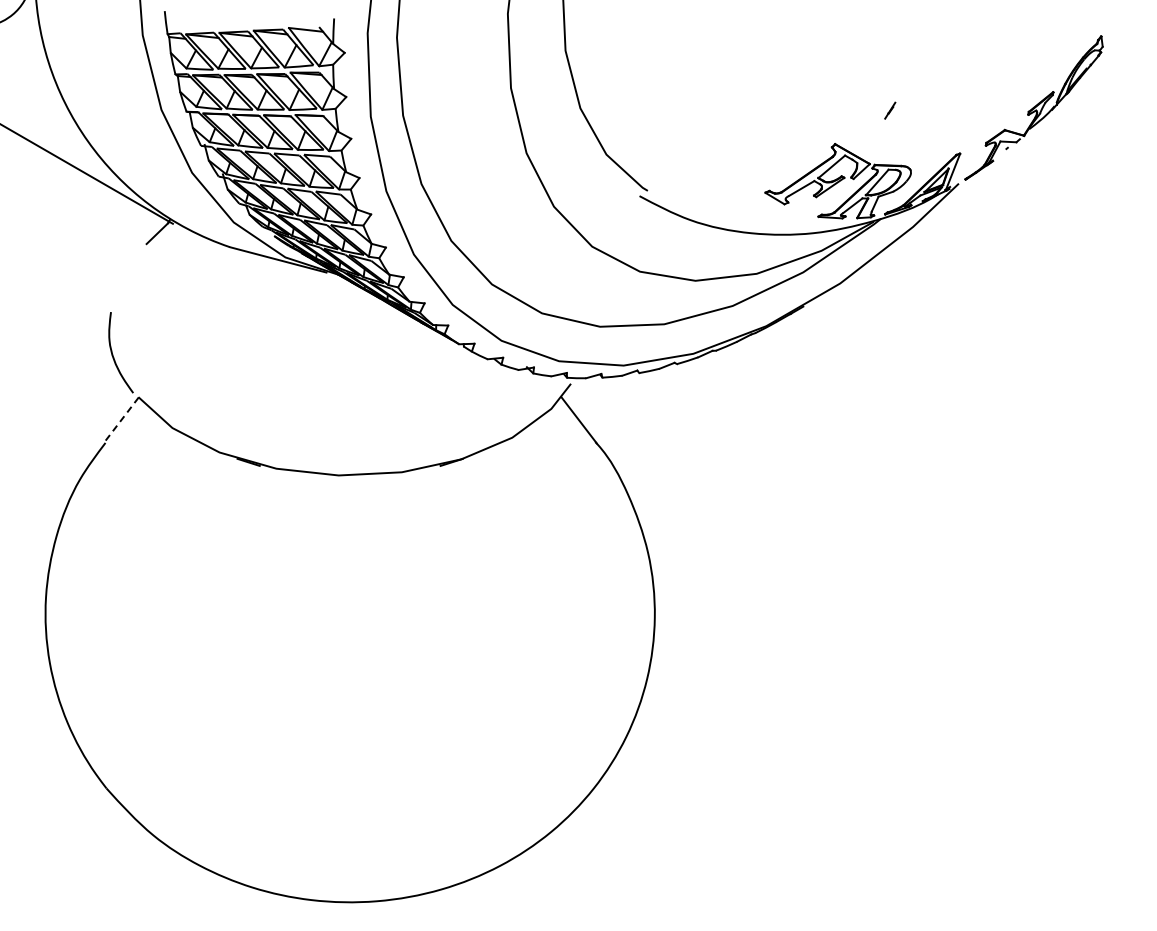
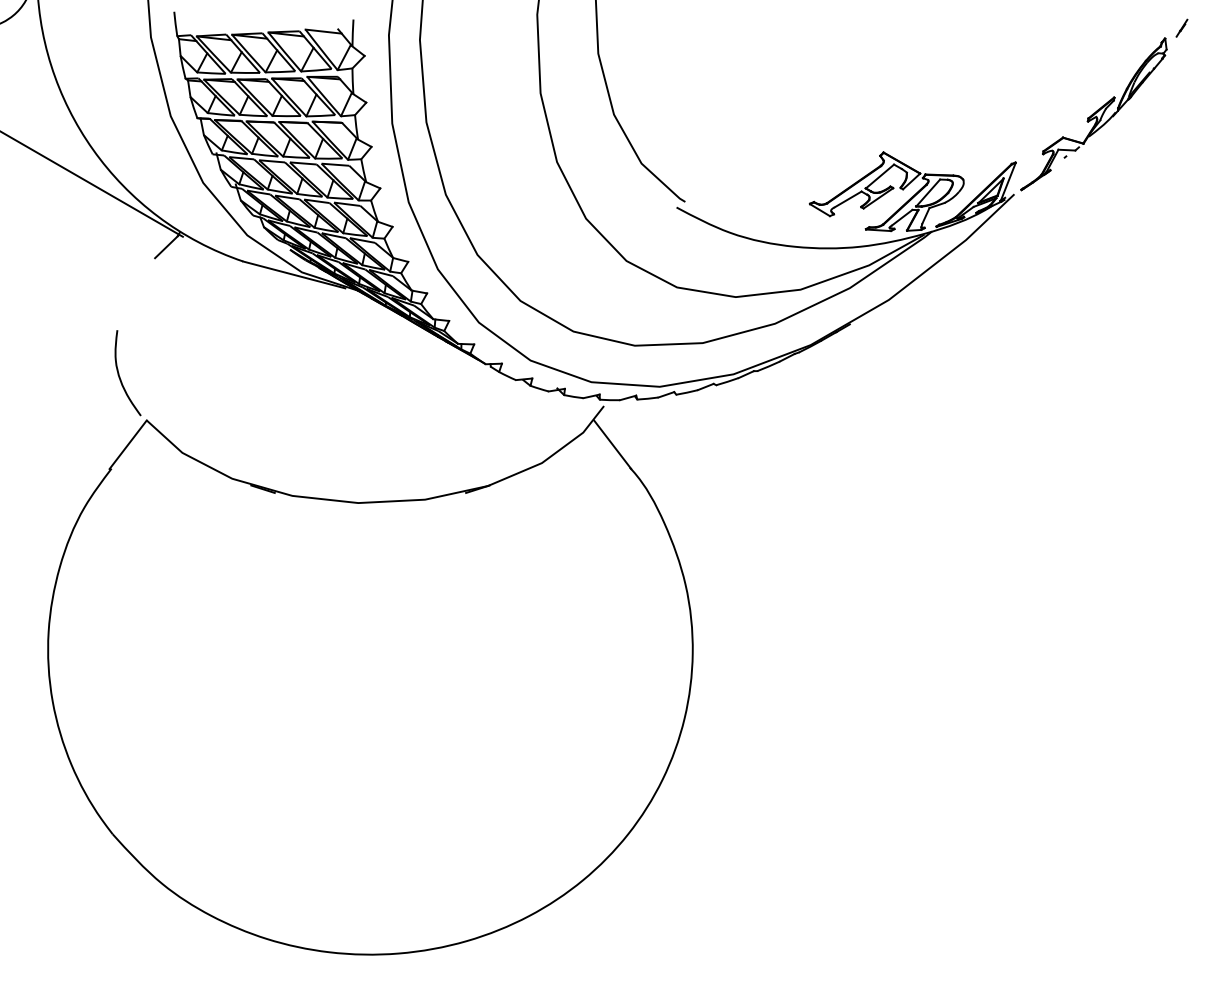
line: (890, 110) -> (1182, 28), moved
line: (121, 420) -> (128, 444), dashed -> solid

